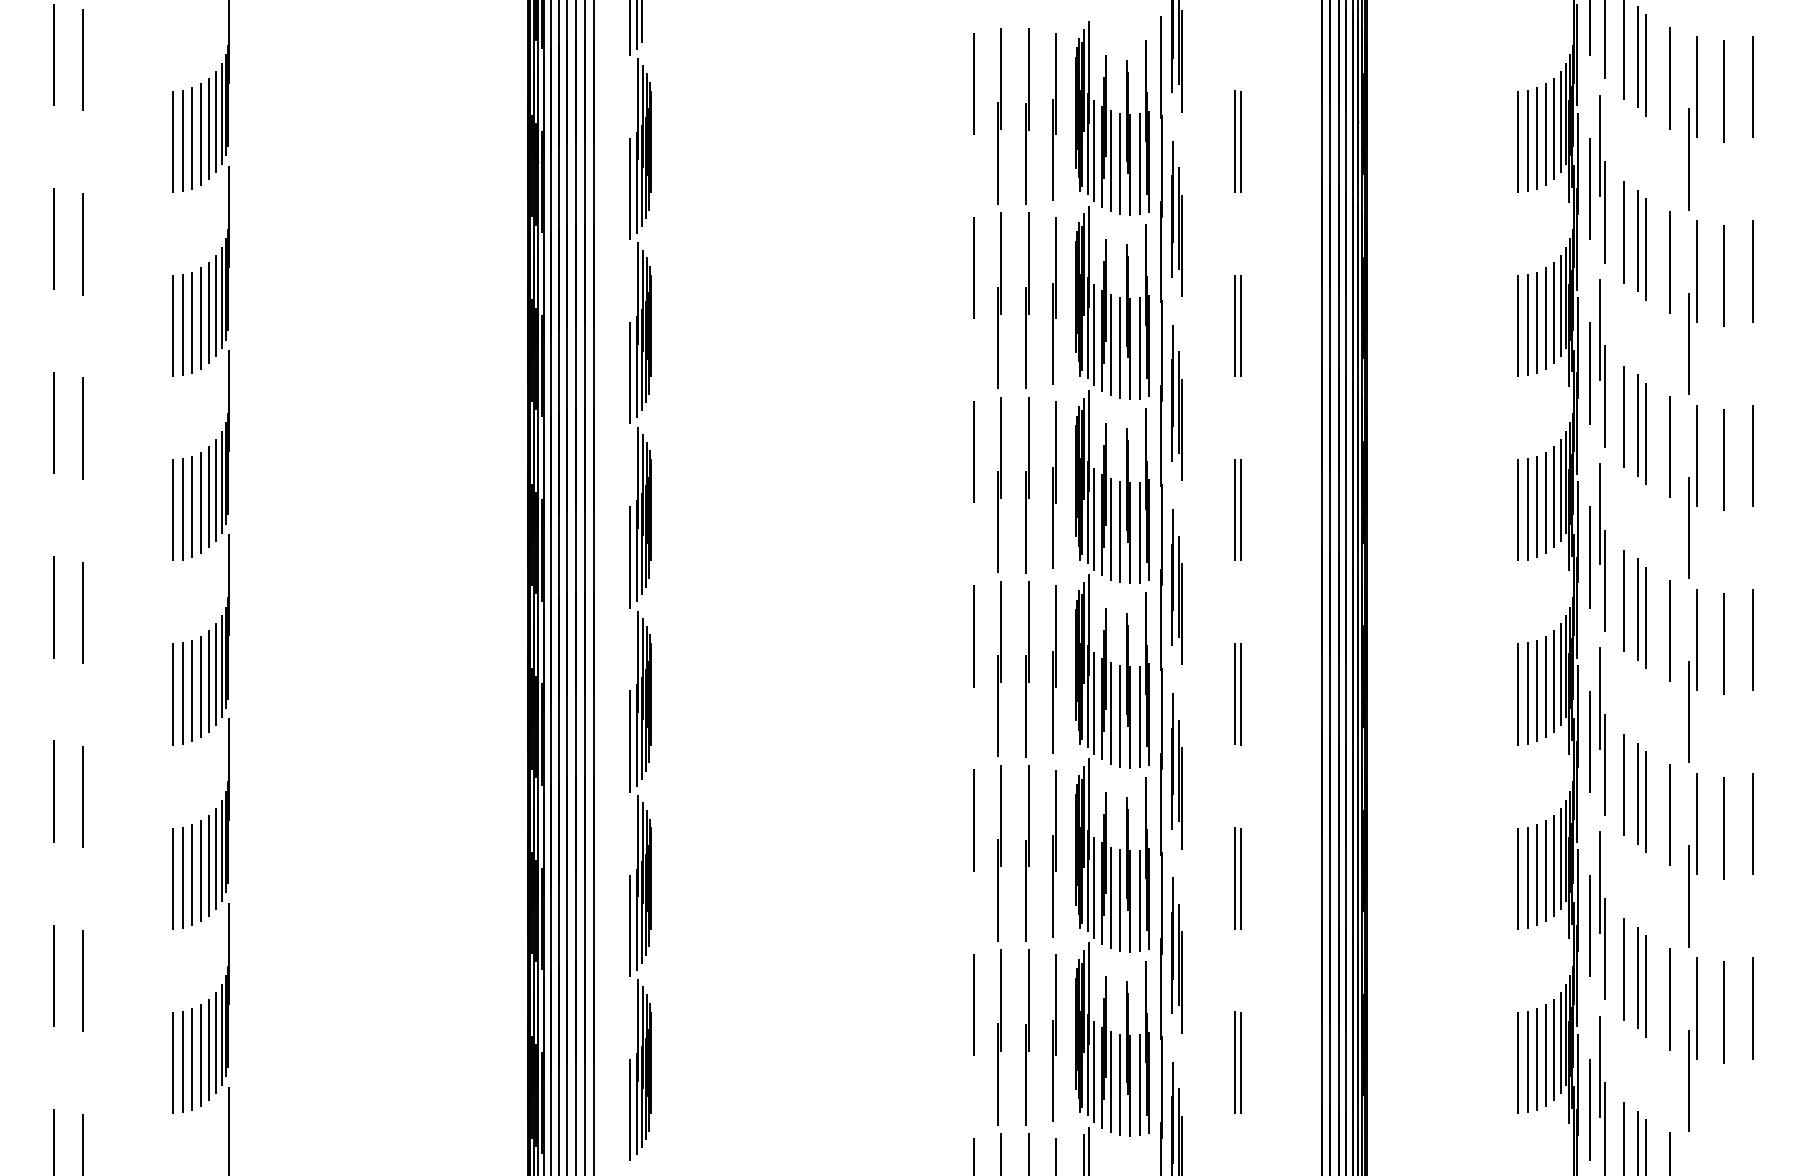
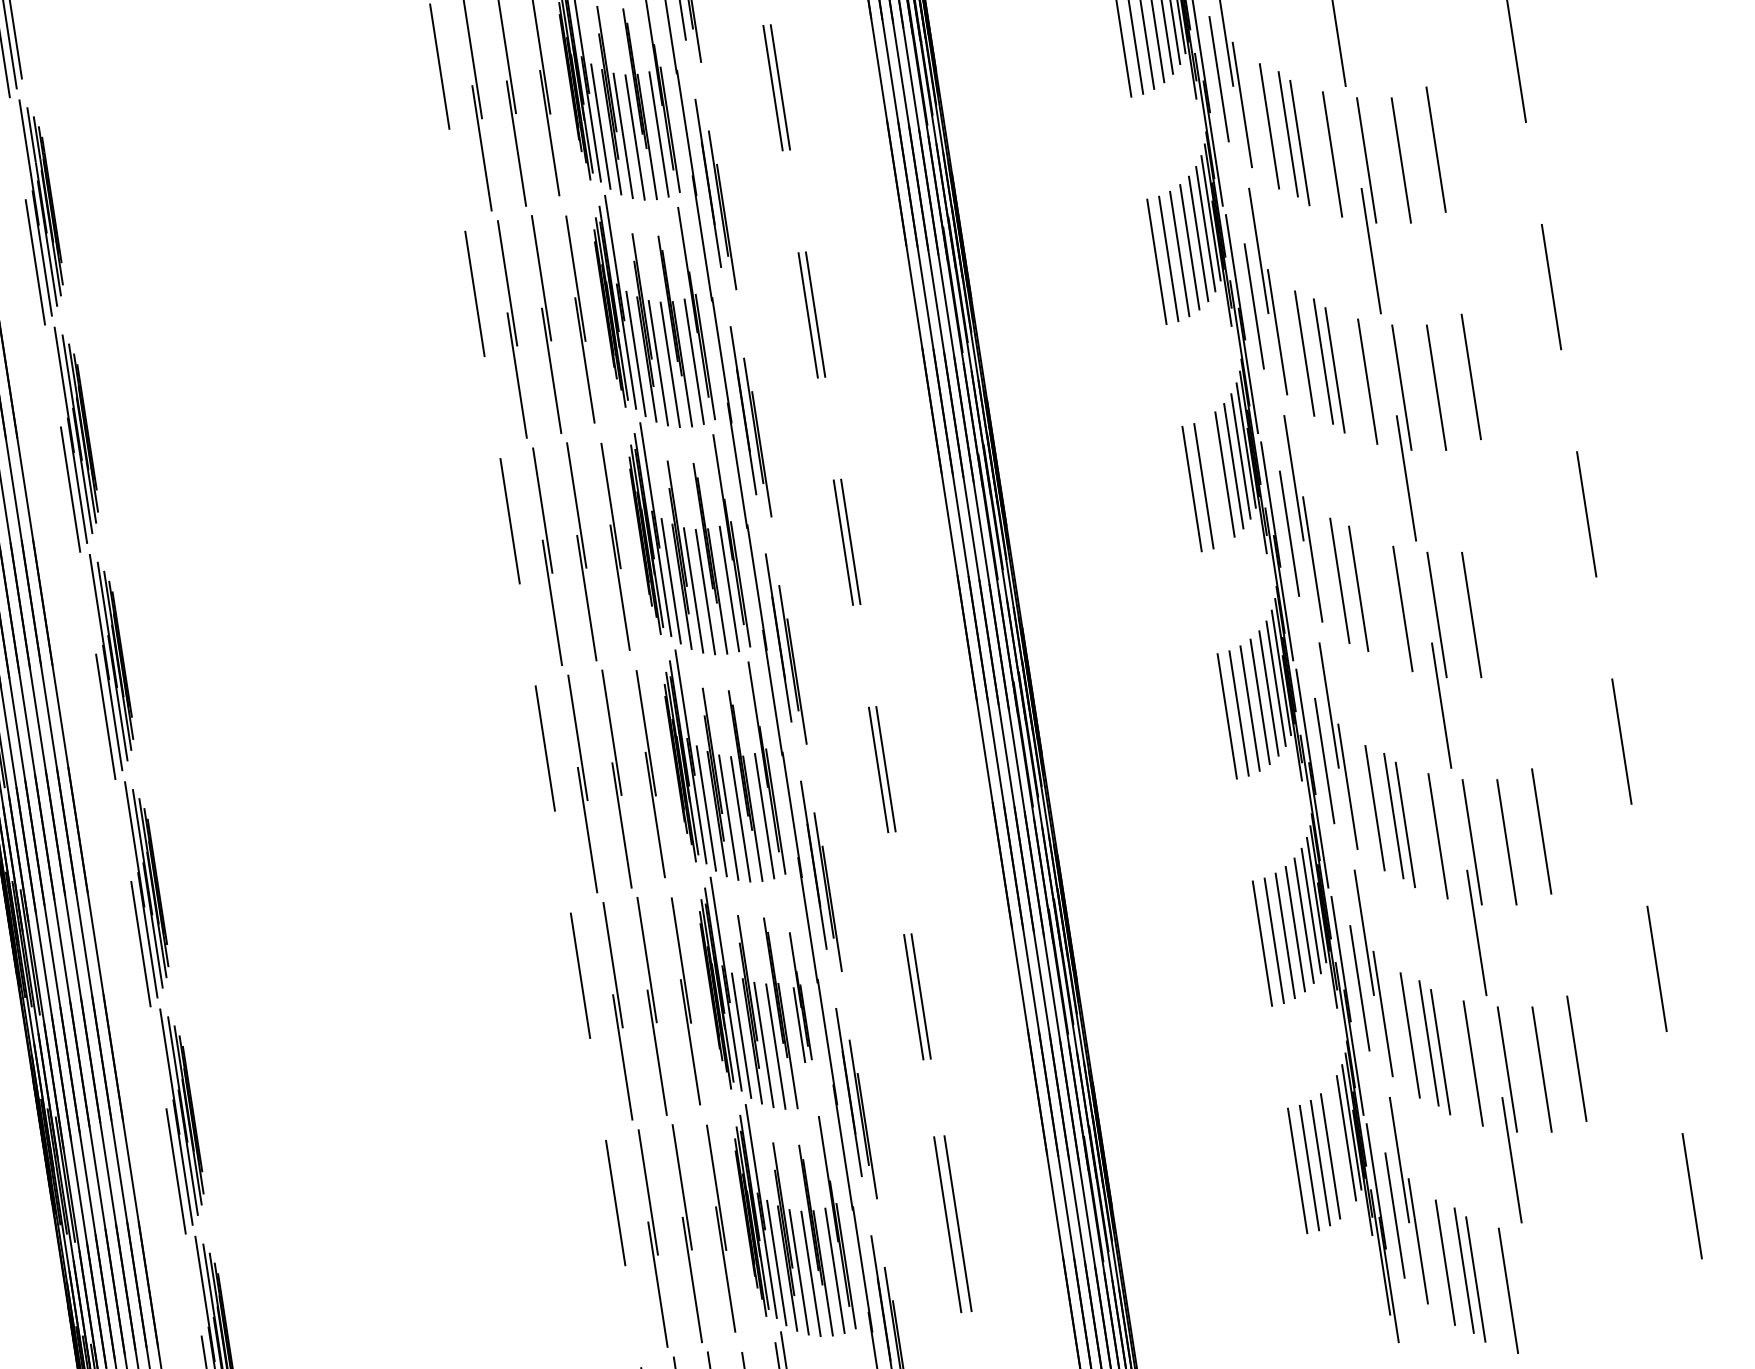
line: (1537, 506) -> (1215, 480), removed
line: (1645, 617) -> (1369, 597), removed
line: (1752, 639) -> (1506, 603), removed
part: (1144, 864) -> (798, 997), size x0.6
line: (1553, 1049) -> (1338, 1147), removed
part: (1237, 1062) -> (951, 1224), size x1.4

